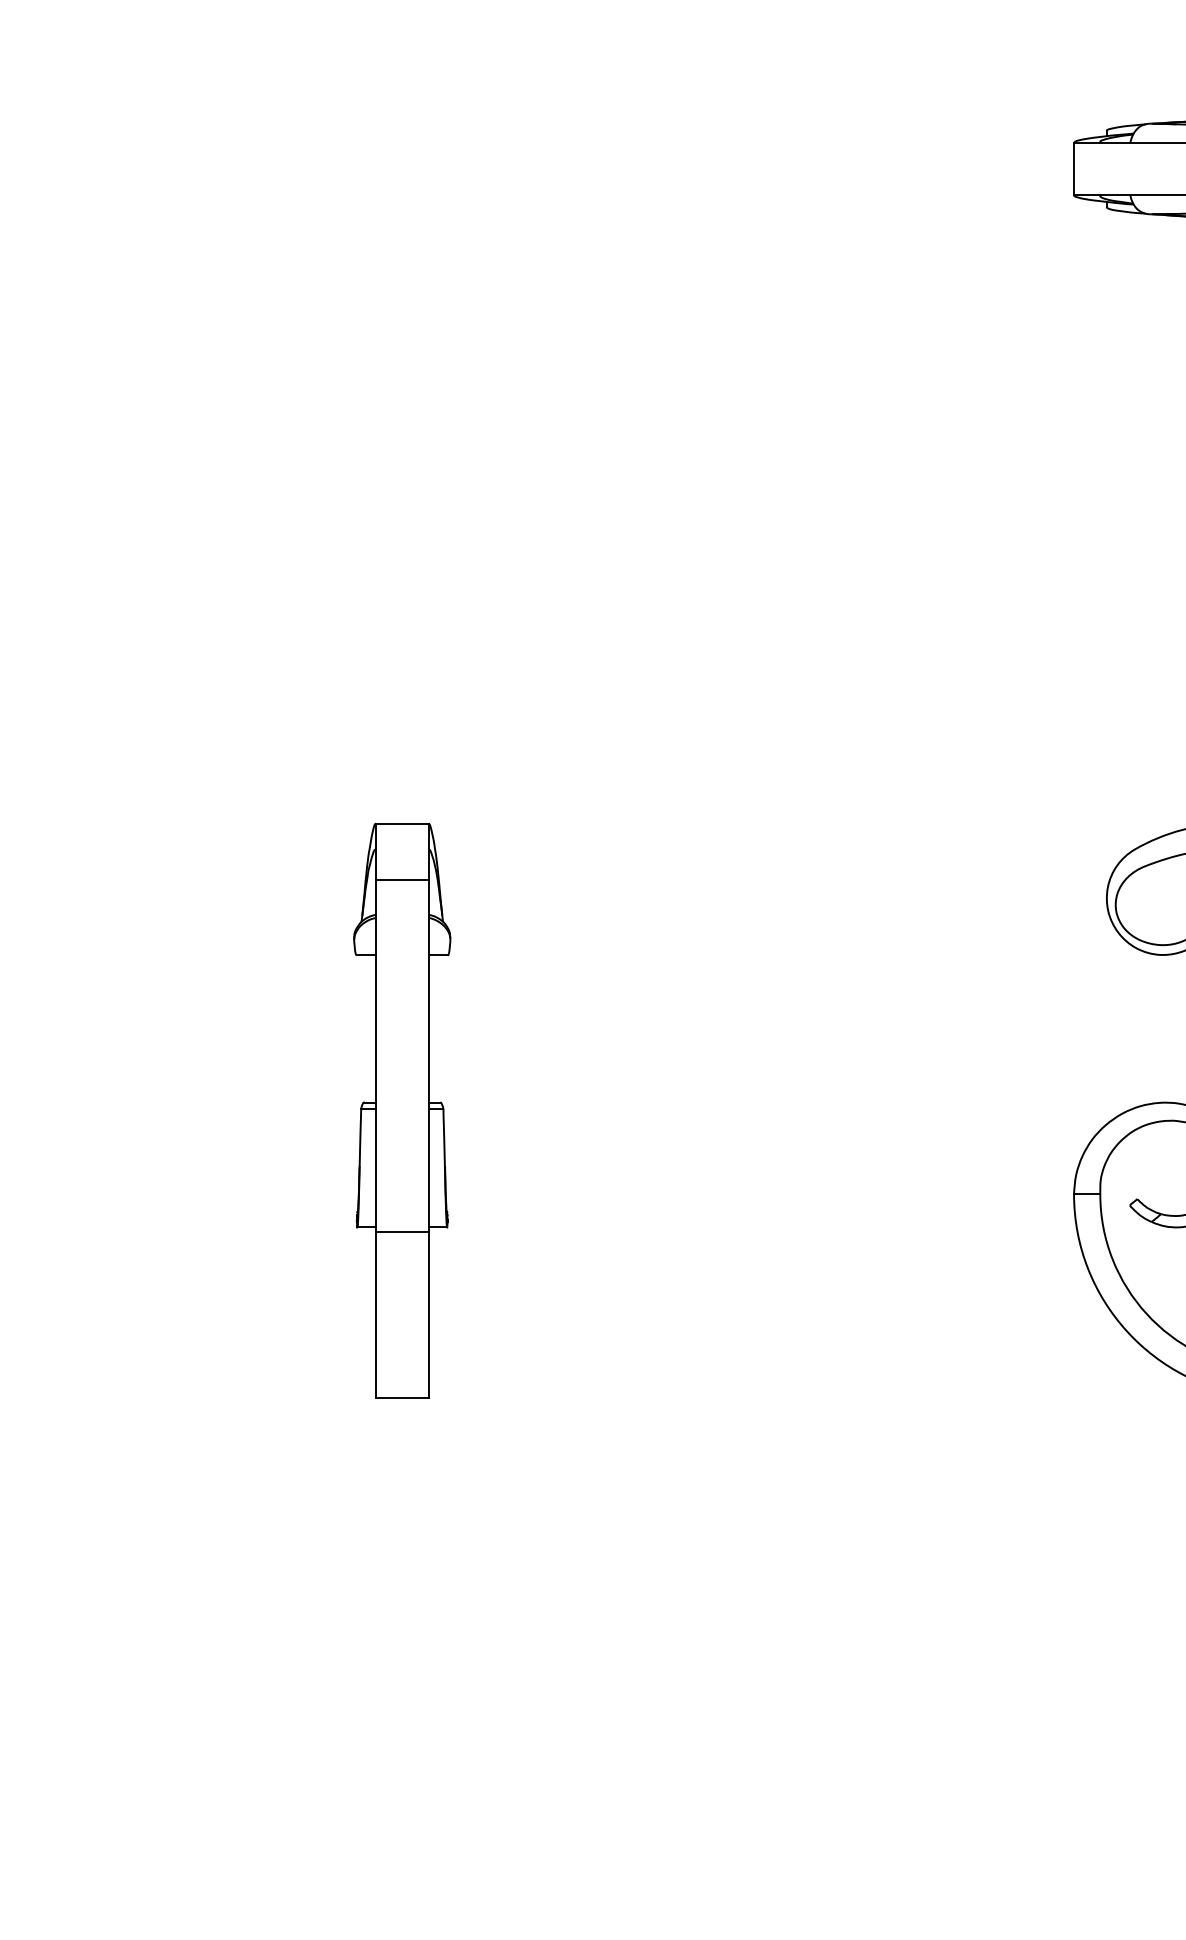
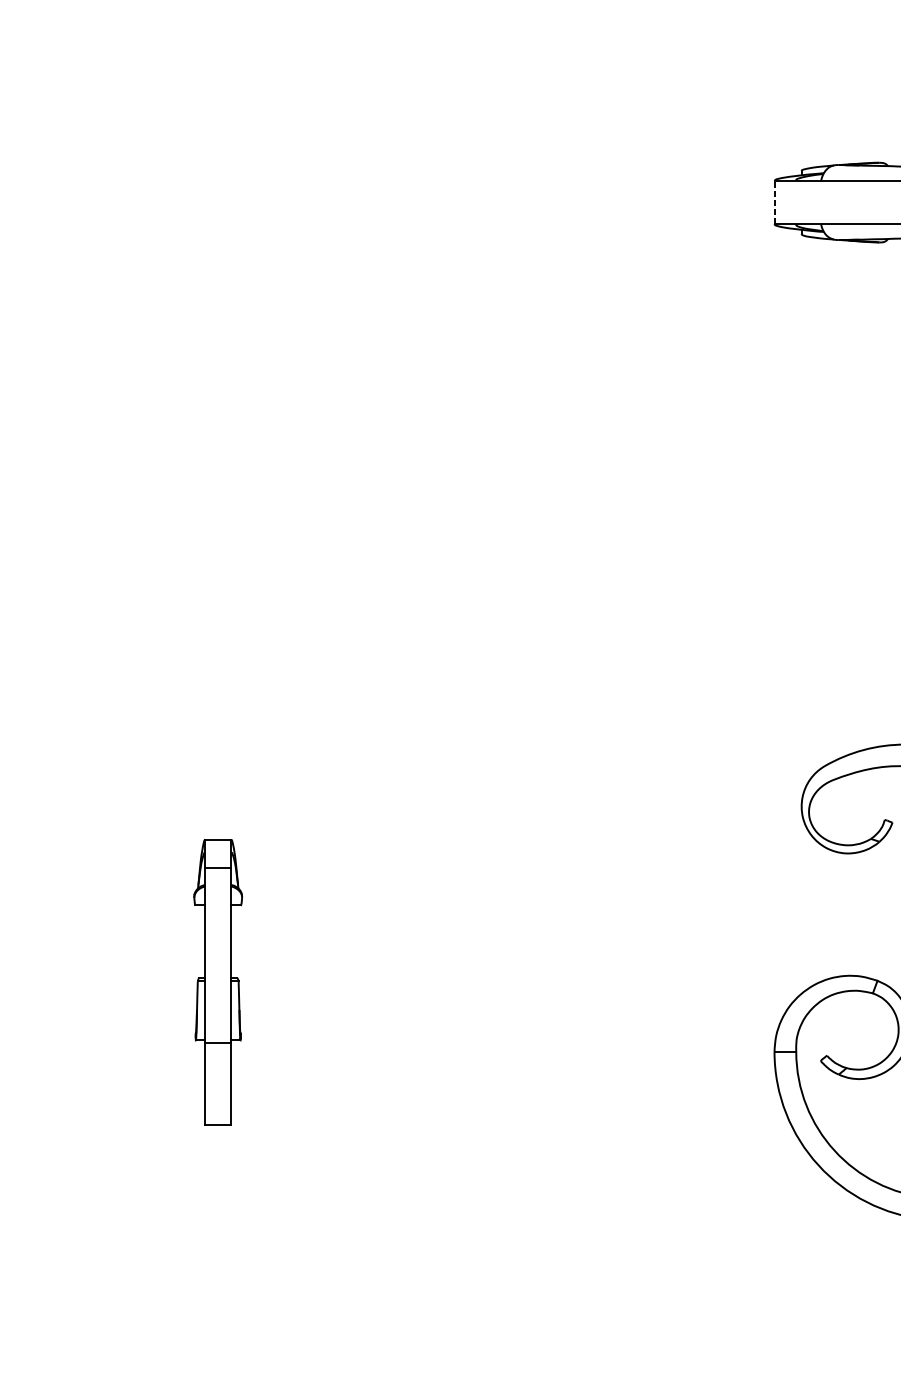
line: (1074, 168) -> (774, 202), solid -> dashed
part: (402, 1110) -> (218, 982), size x0.6

